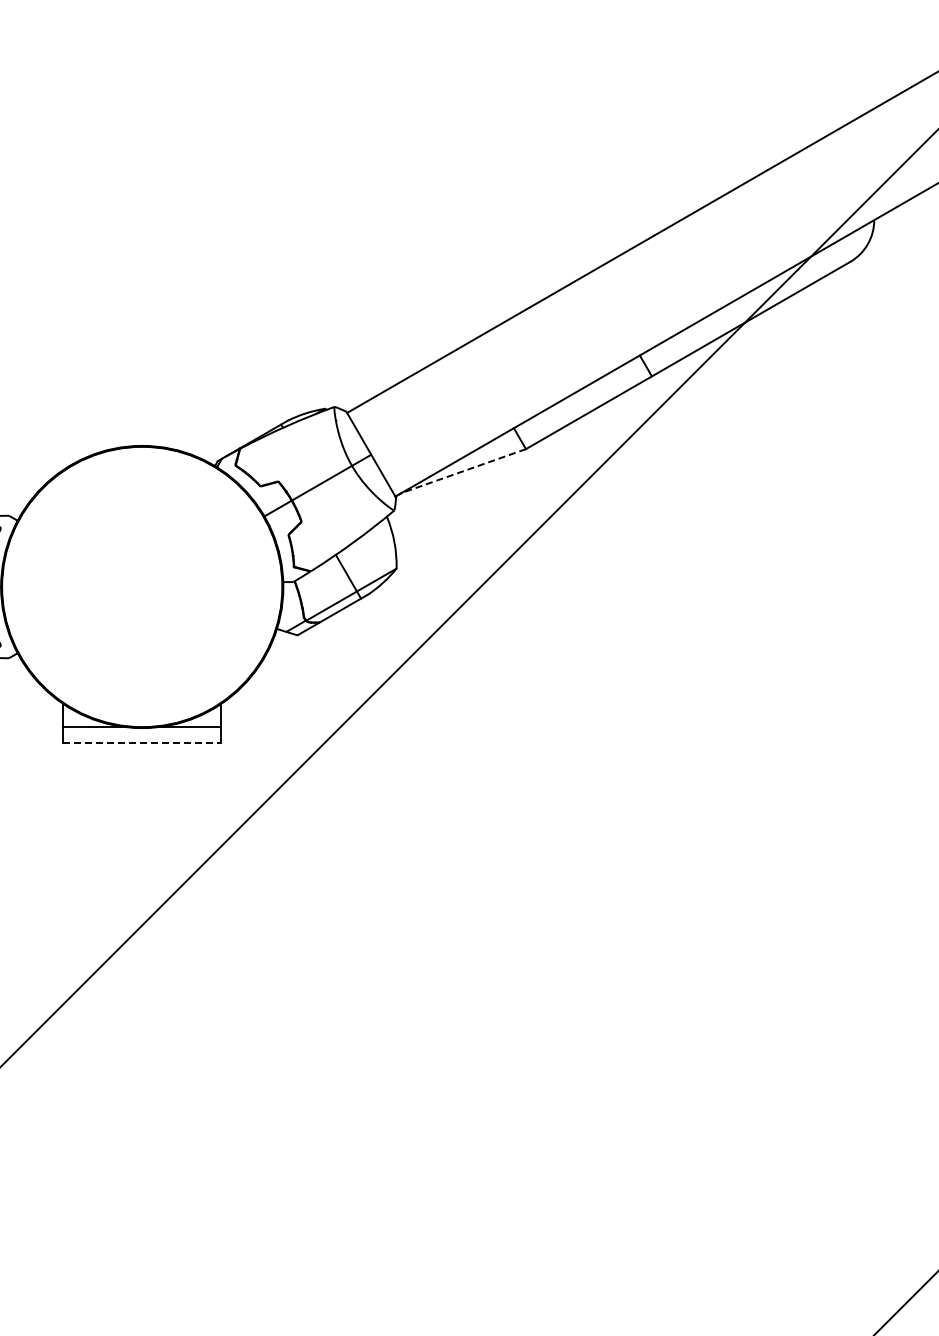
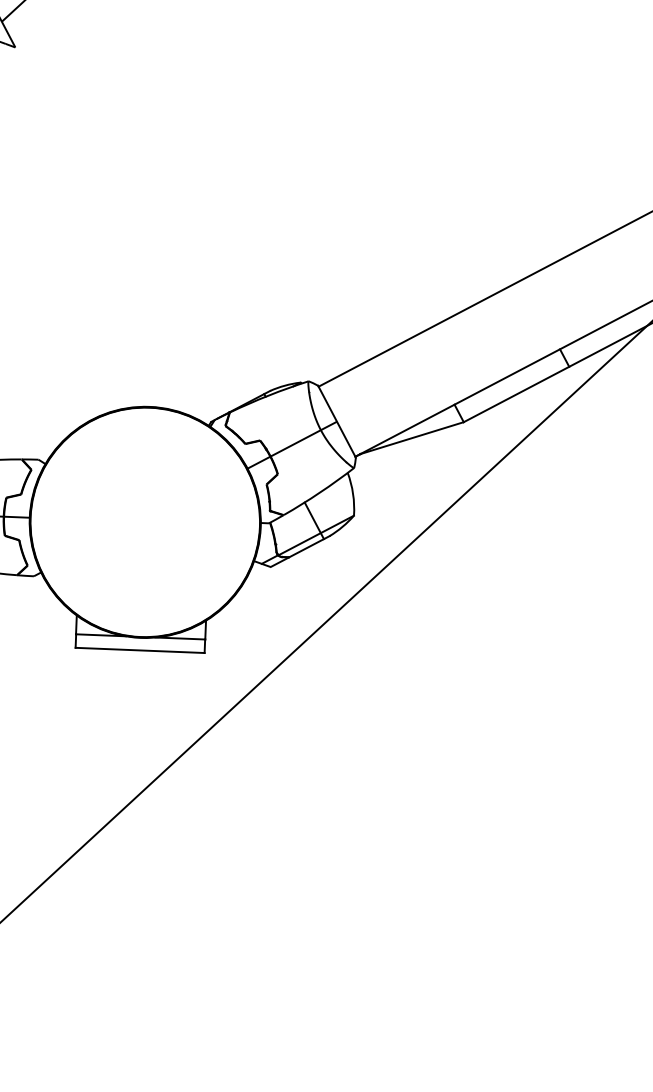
line: (463, 471) -> (411, 438), dashed -> solid
line: (142, 743) -> (140, 650), dashed -> solid

